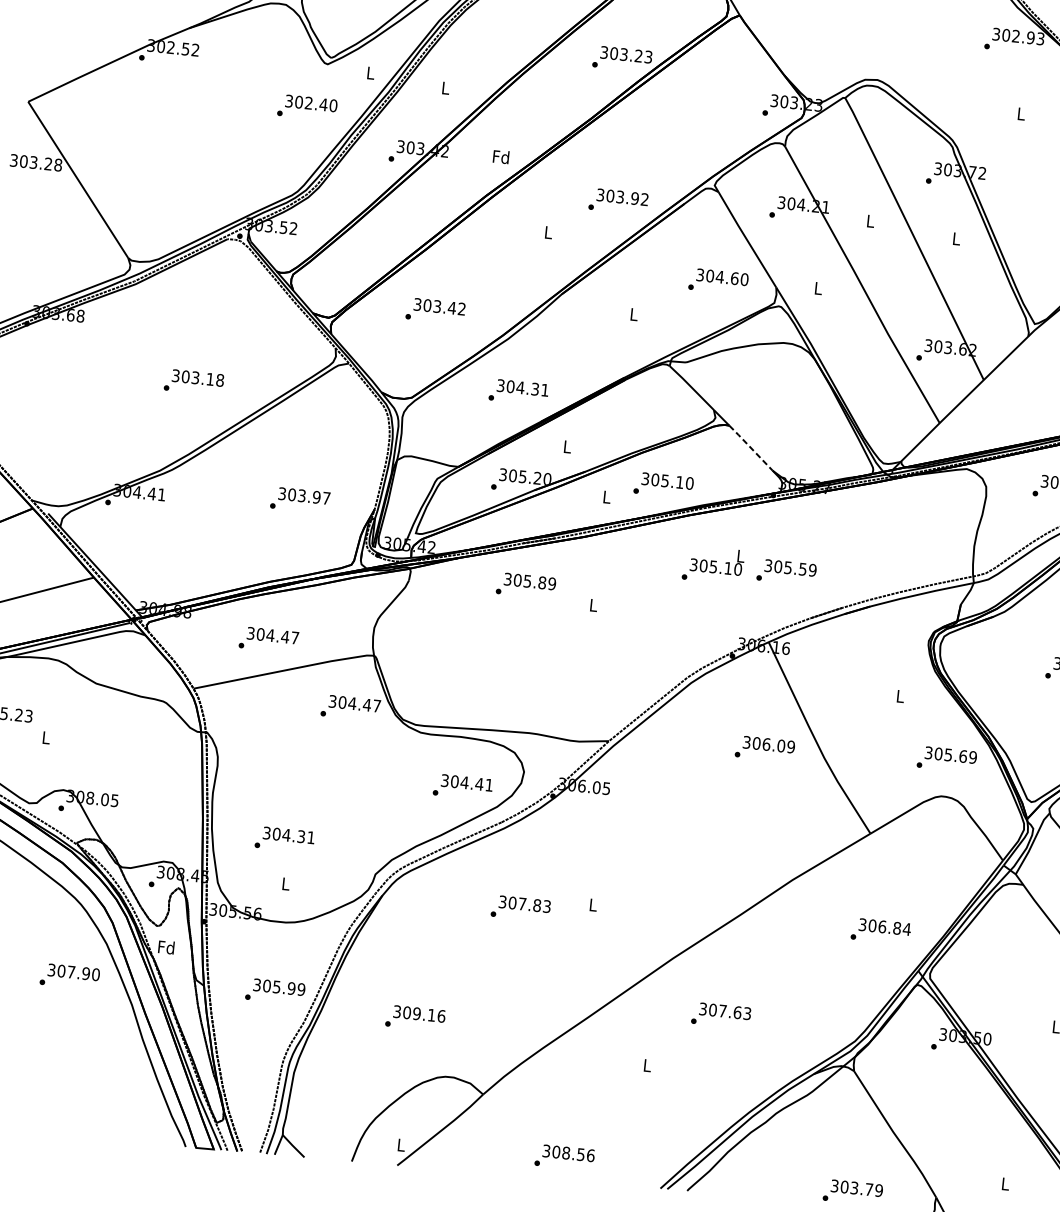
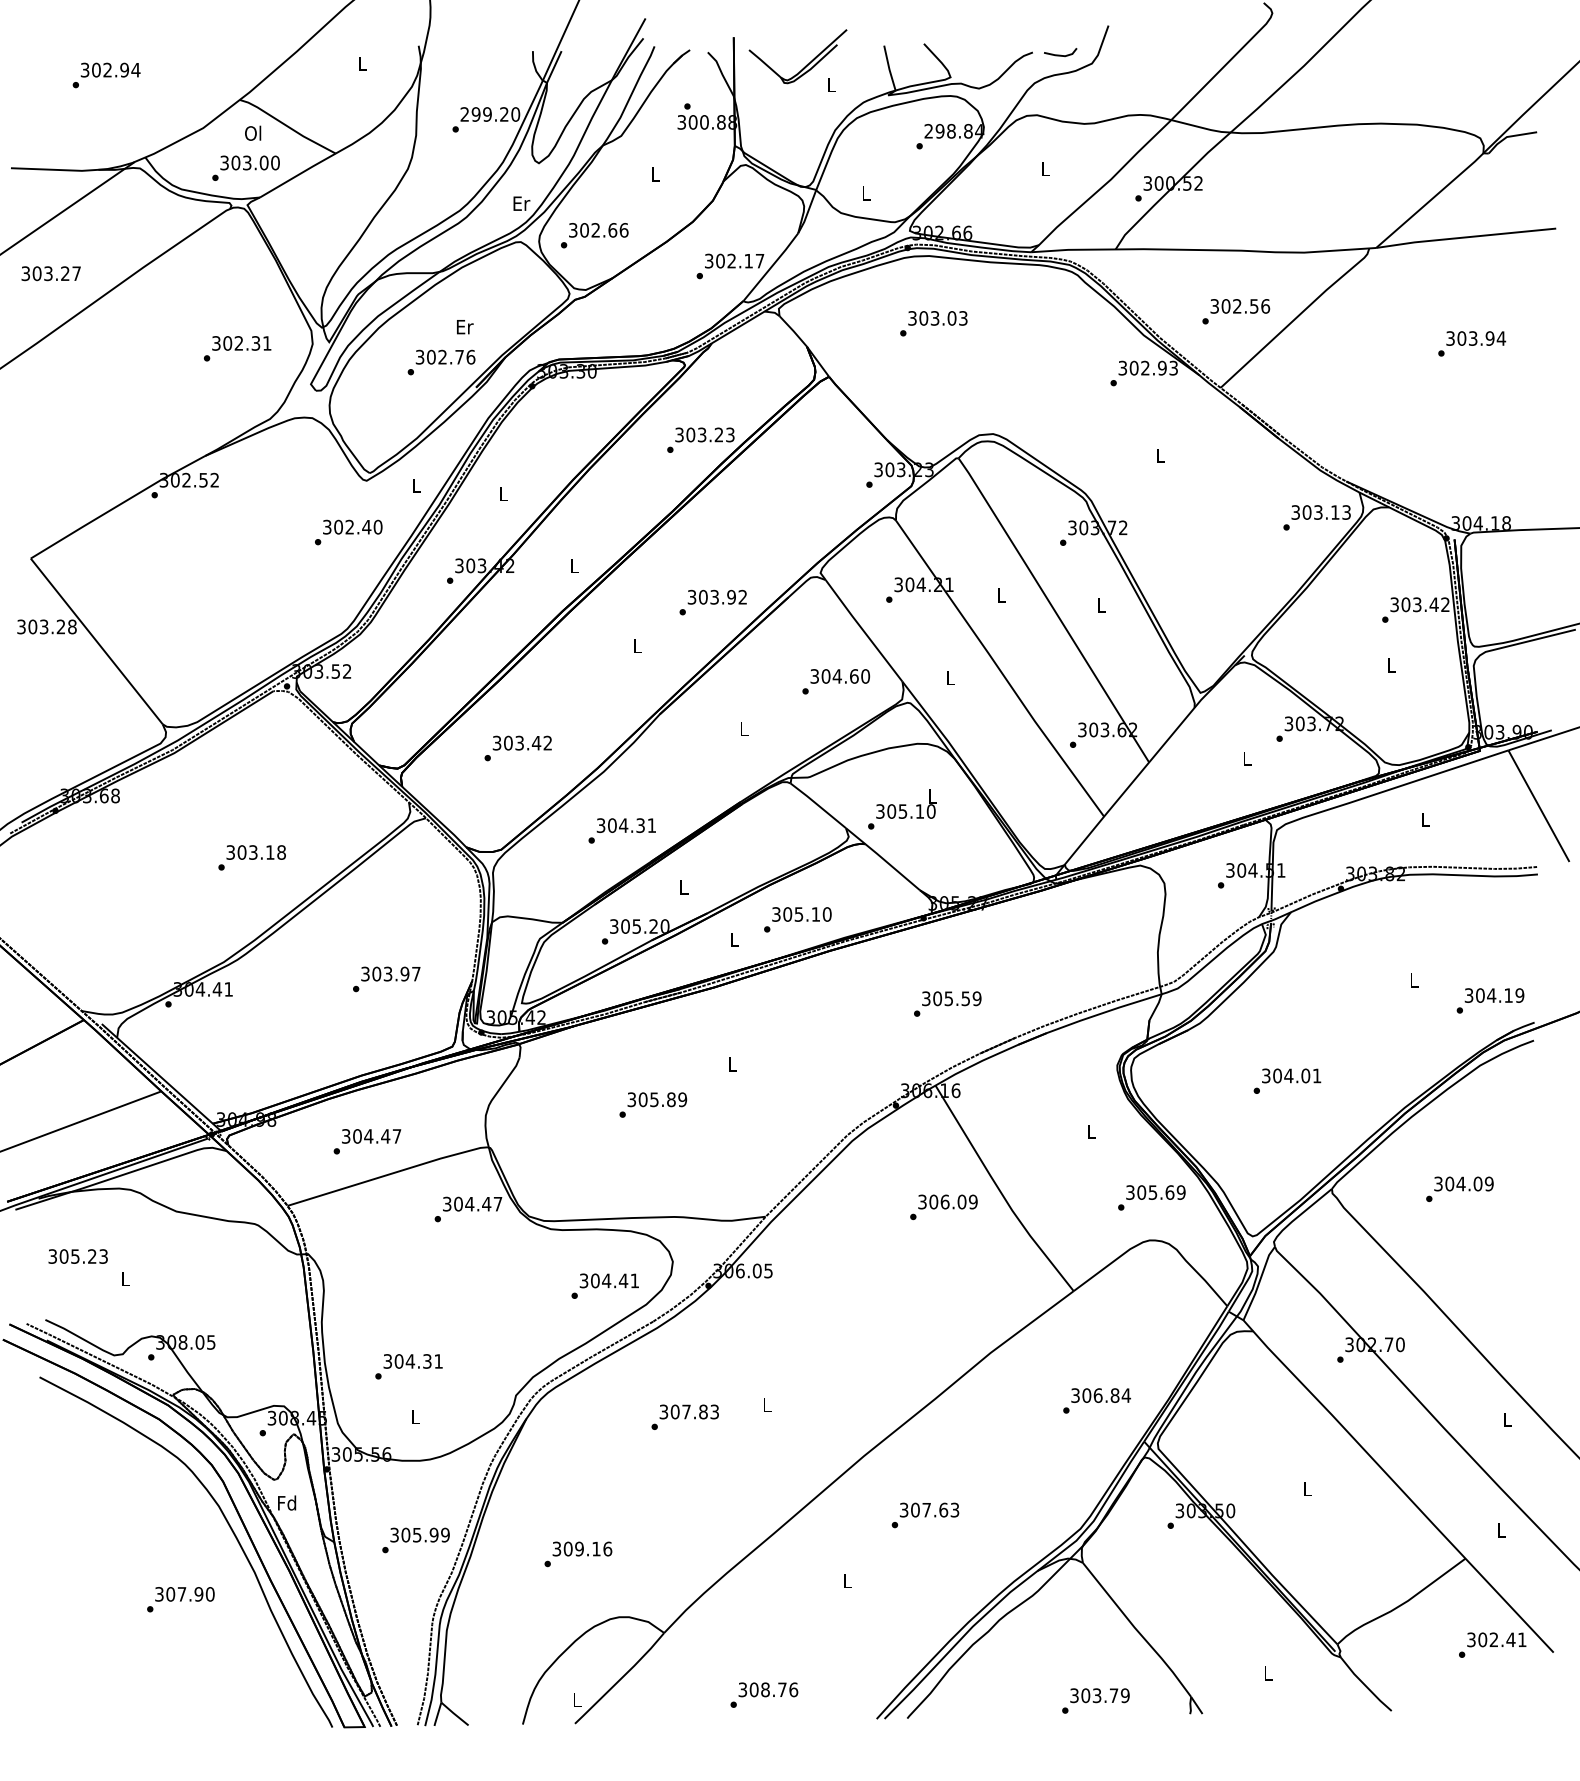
text: (501, 156) -> (574, 565), Fd -> L
line: (750, 448) -> (892, 867), dashed -> solid
text: (713, 565) -> (902, 809), moved
text: (526, 585) -> (653, 1104), moved
text: (69, 976) -> (180, 1599), moved
text: (581, 1154) -> (782, 1689), 308.56 -> 308.76

